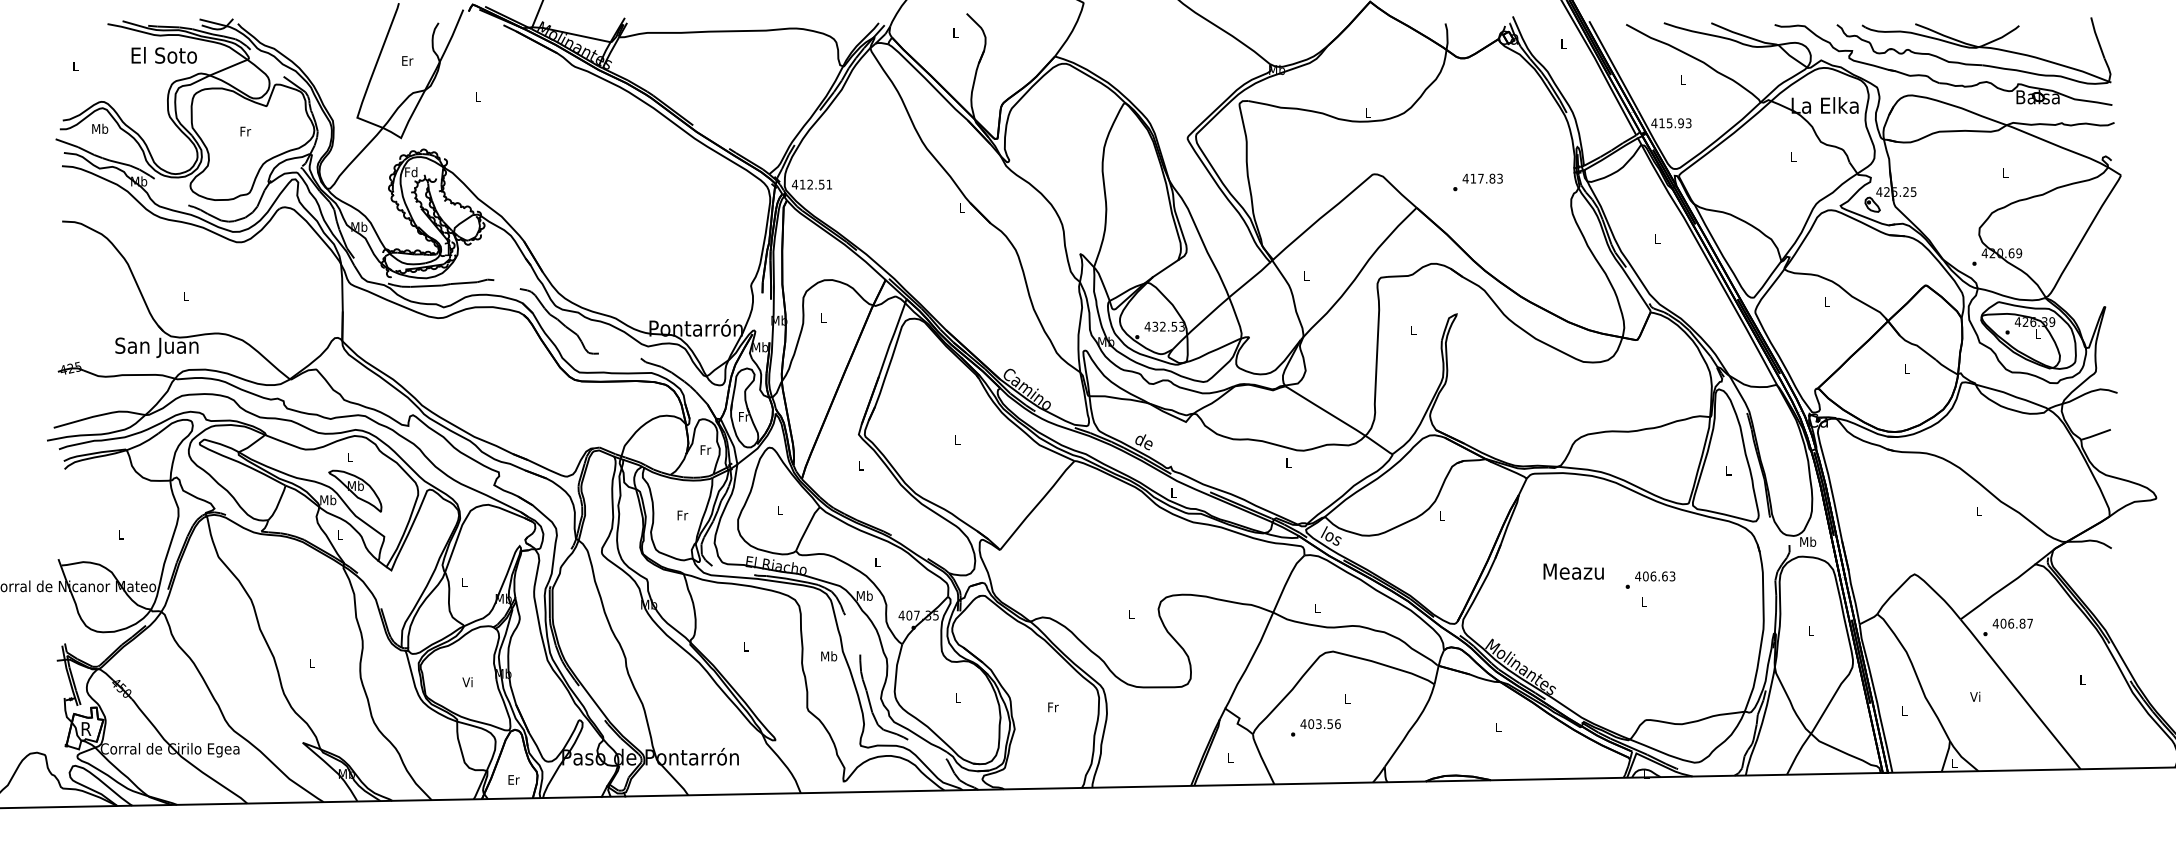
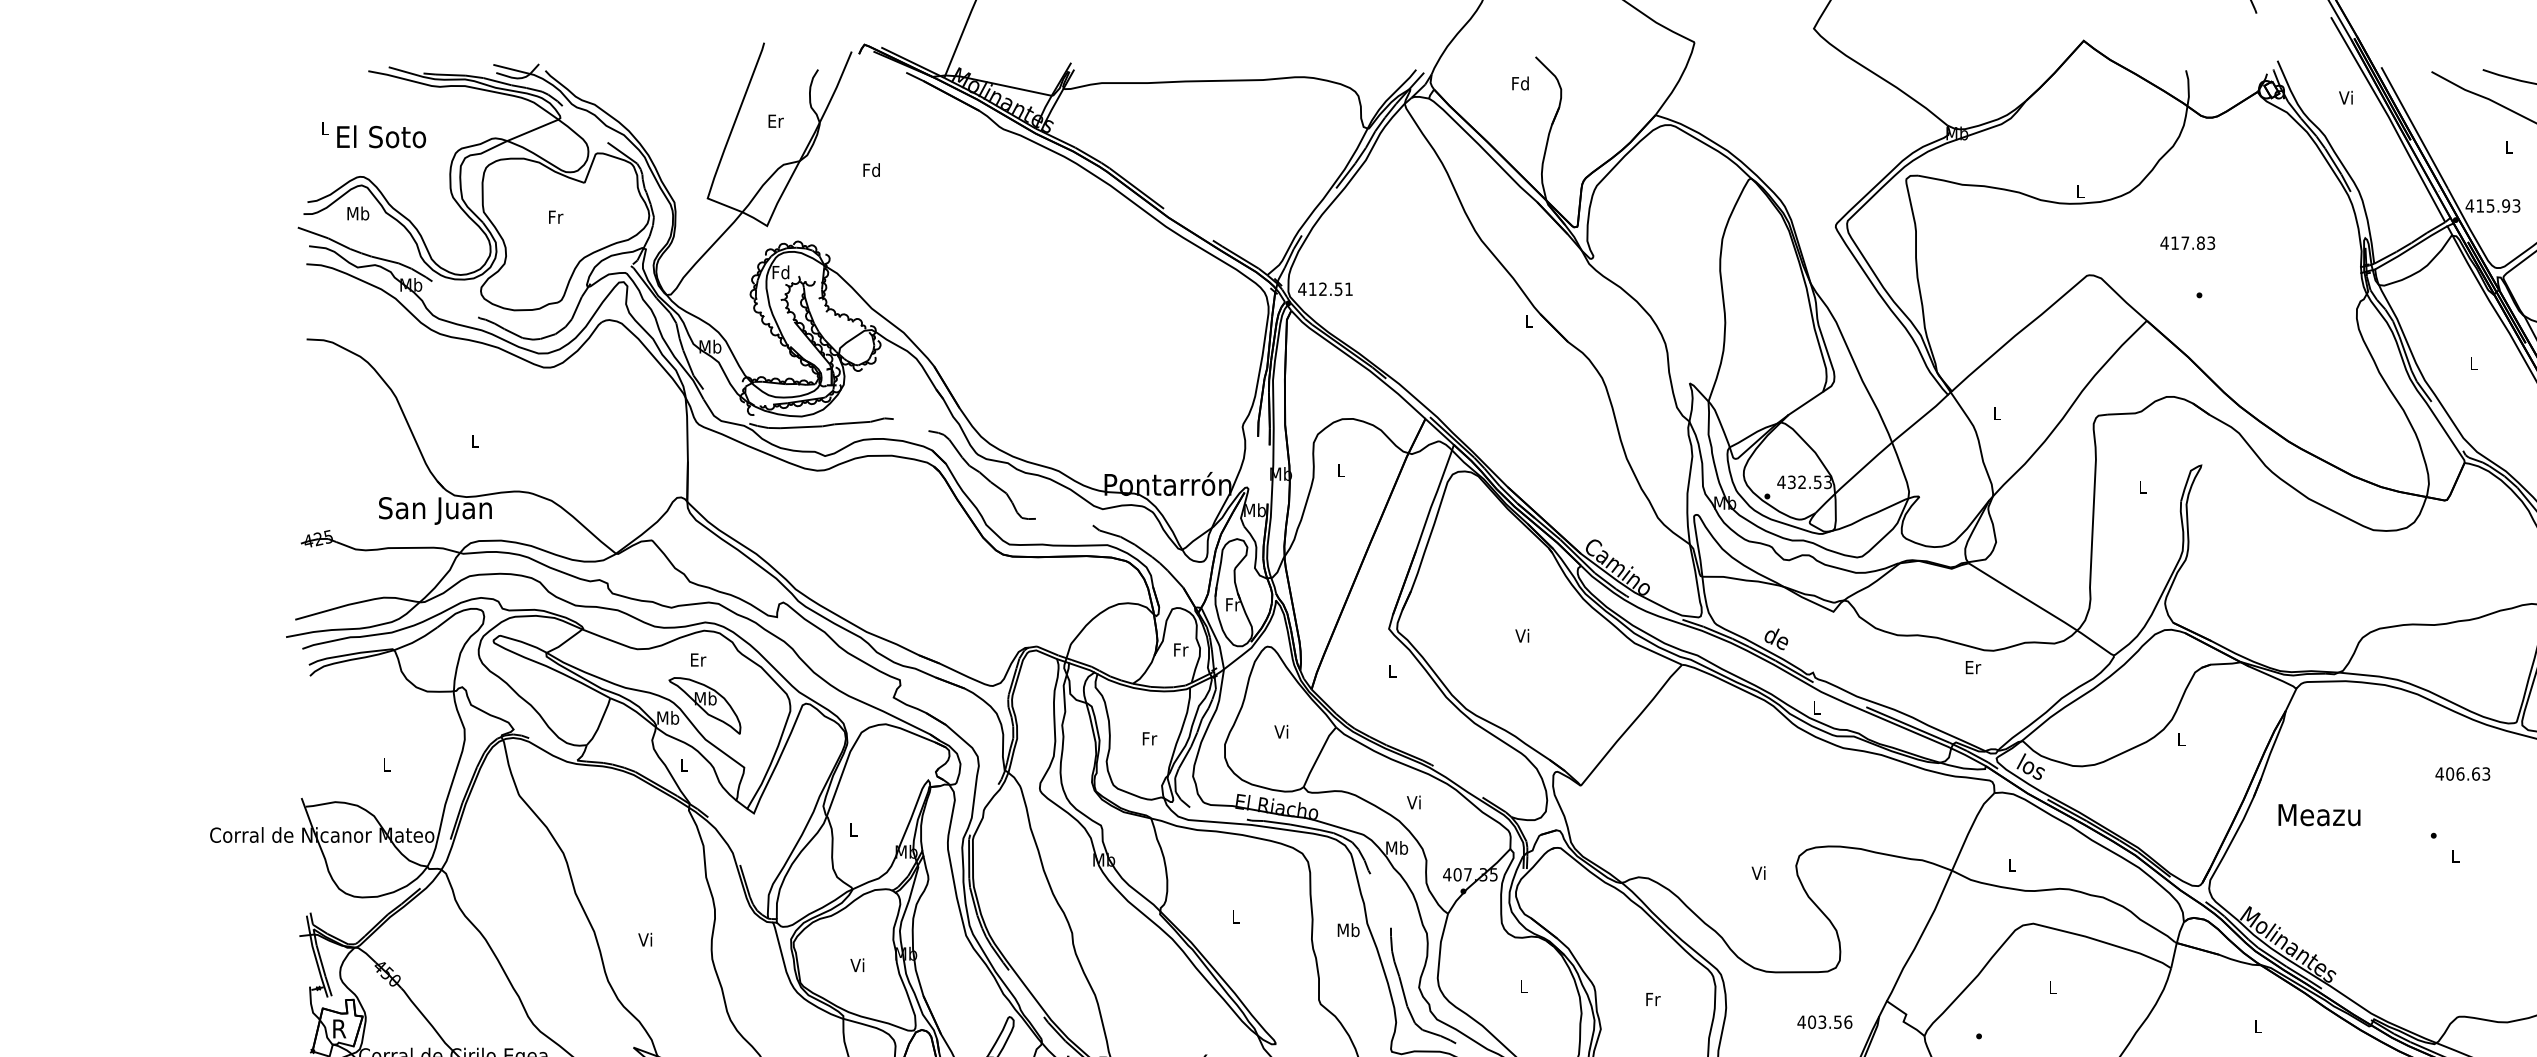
text: (955, 33) -> (1520, 83), L -> Fd
text: (1563, 43) -> (2346, 97), L -> Vi
text: (163, 55) -> (380, 136), moved
text: (478, 96) -> (872, 169), L -> Fd
text: (1482, 178) -> (2187, 242), moved
text: (956, 439) -> (1521, 635), L -> Vi
text: (350, 457) -> (698, 659), L -> Er
text: (1288, 462) -> (1972, 666), L -> Er
text: (779, 510) -> (1281, 732), L -> Vi
text: (877, 562) -> (1414, 802), L -> Vi
text: (1573, 571) -> (2319, 814), moved
text: (1655, 576) -> (2463, 774), moved
text: (1130, 614) -> (1758, 873), L -> Vi
text: (311, 663) -> (645, 939), L -> Vi
text: (1320, 724) -> (1824, 1022), moved

